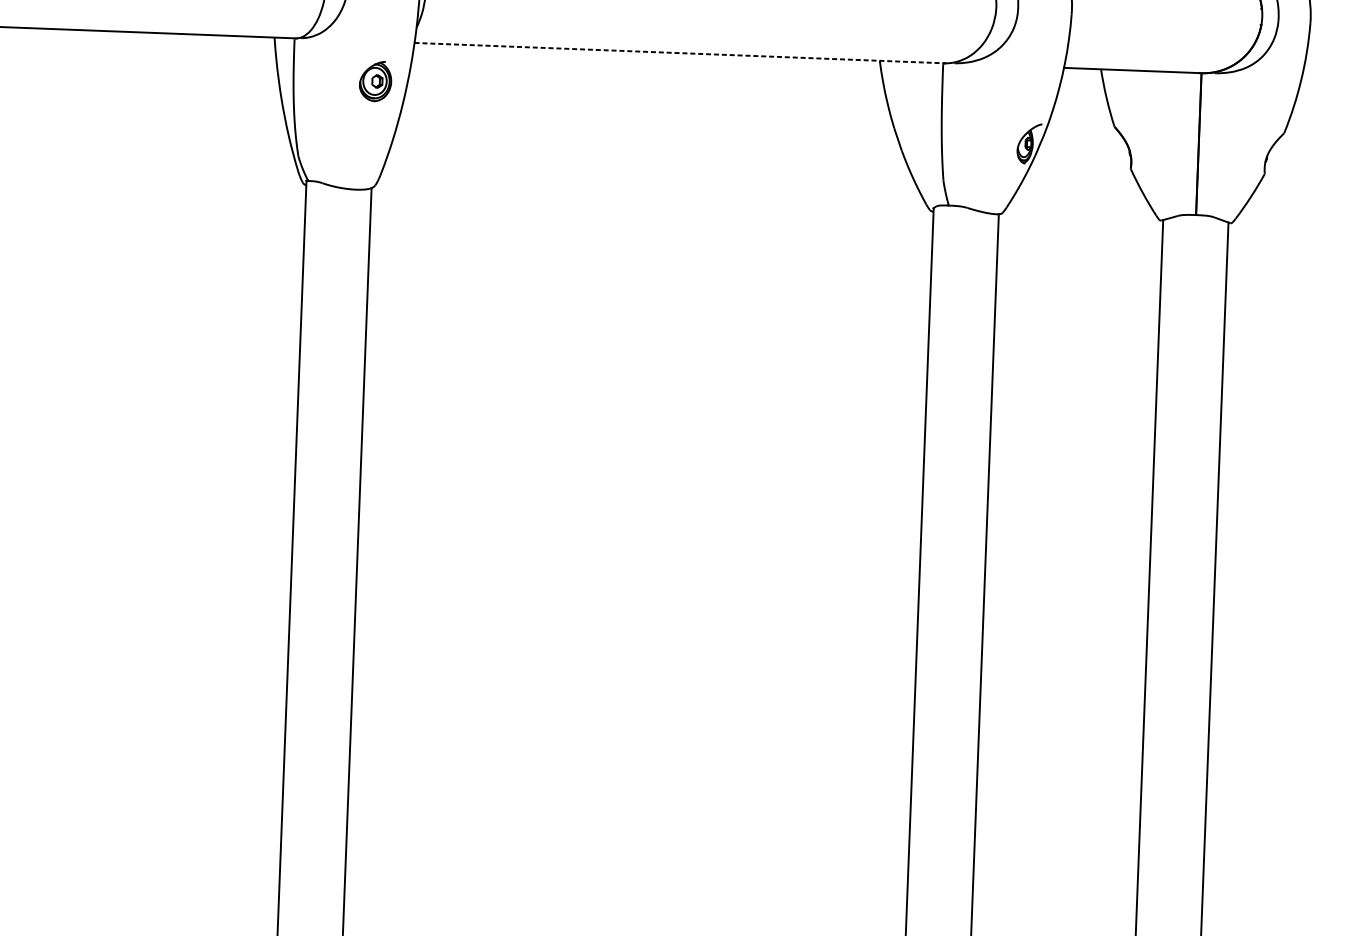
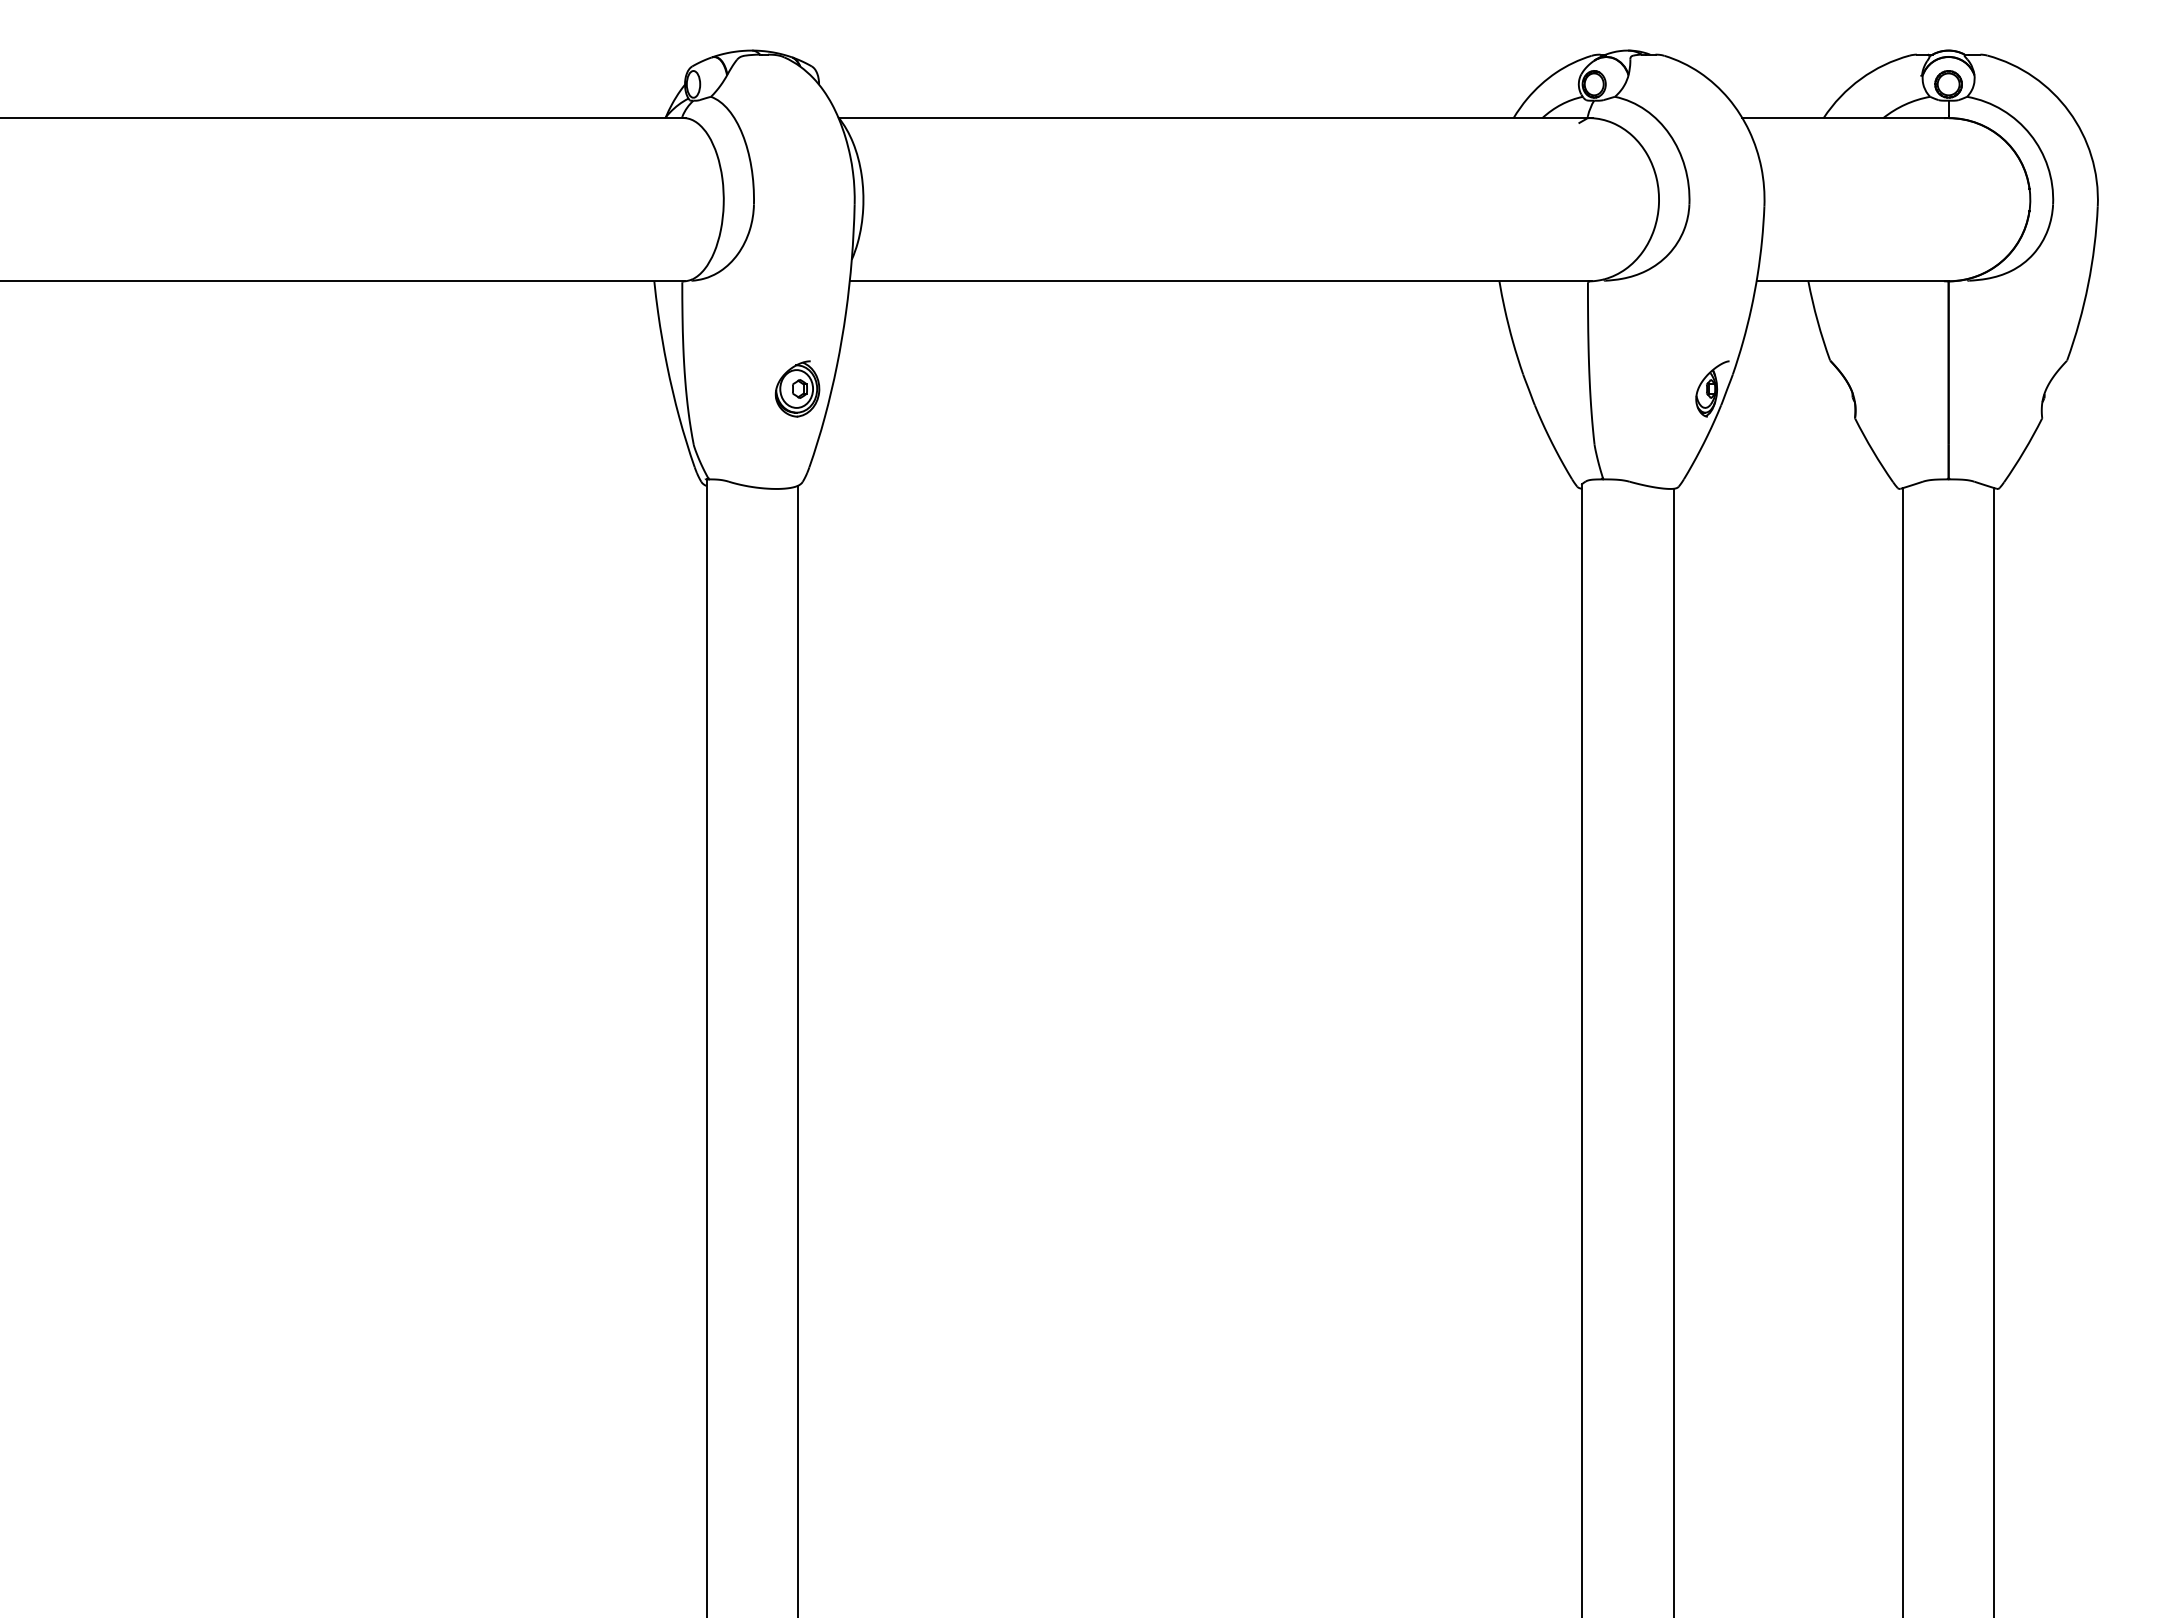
line: (680, 53) -> (1221, 281), dashed -> solid
part: (375, 81) -> (797, 388), moved

